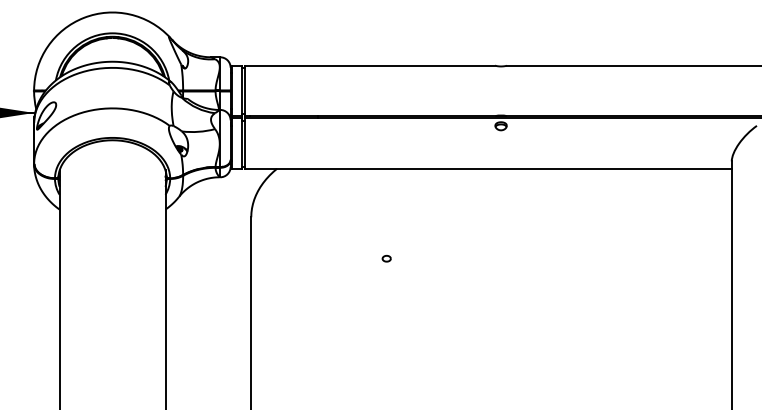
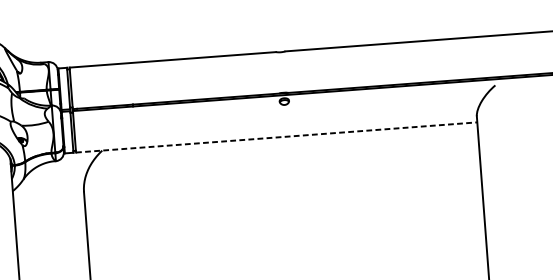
line: (489, 168) -> (277, 137), solid -> dashed
part: (386, 258) -> (198, 217), removed

